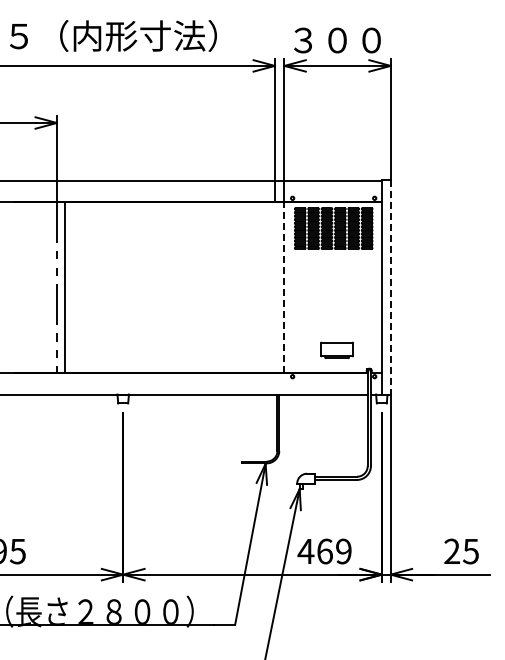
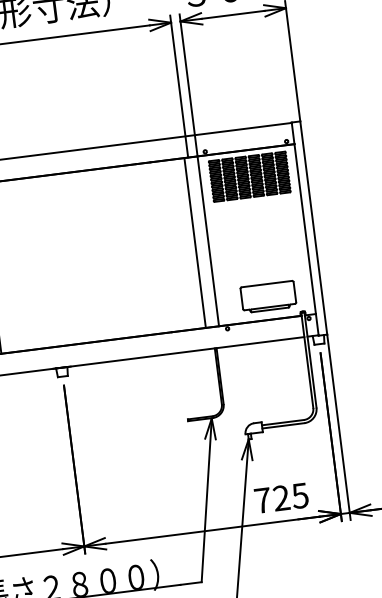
line: (271, 287) -> (195, 242), added
line: (284, 287) -> (208, 241), dashed -> solid
line: (390, 288) -> (313, 229), dashed -> solid
part: (336, 350) -> (267, 297), size x1.67
text: (324, 551) -> (281, 498), 469 -> 725

